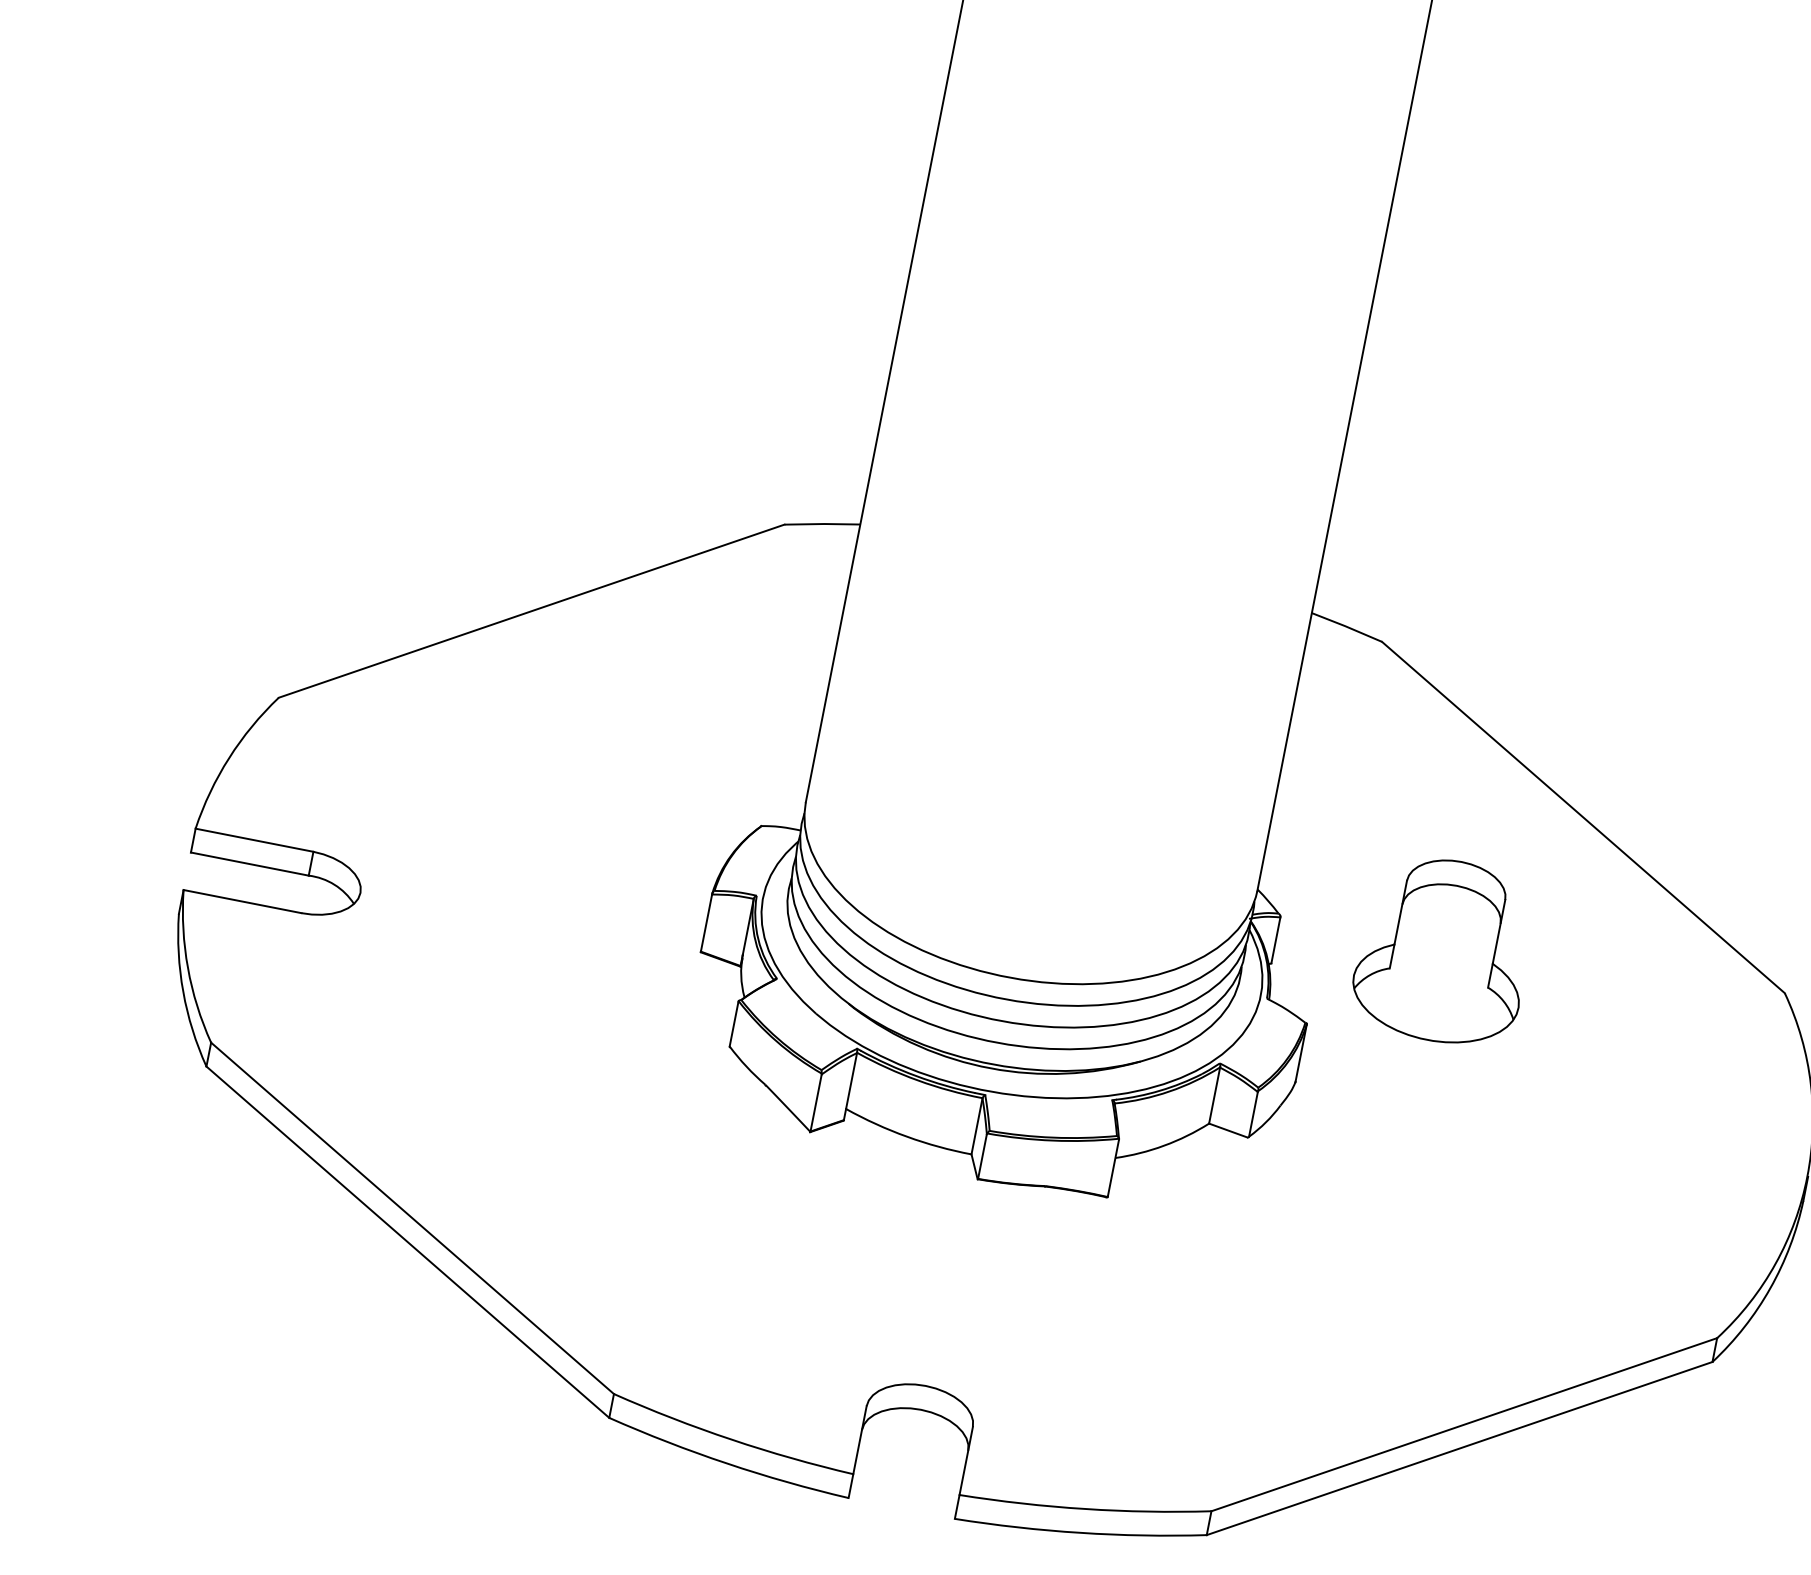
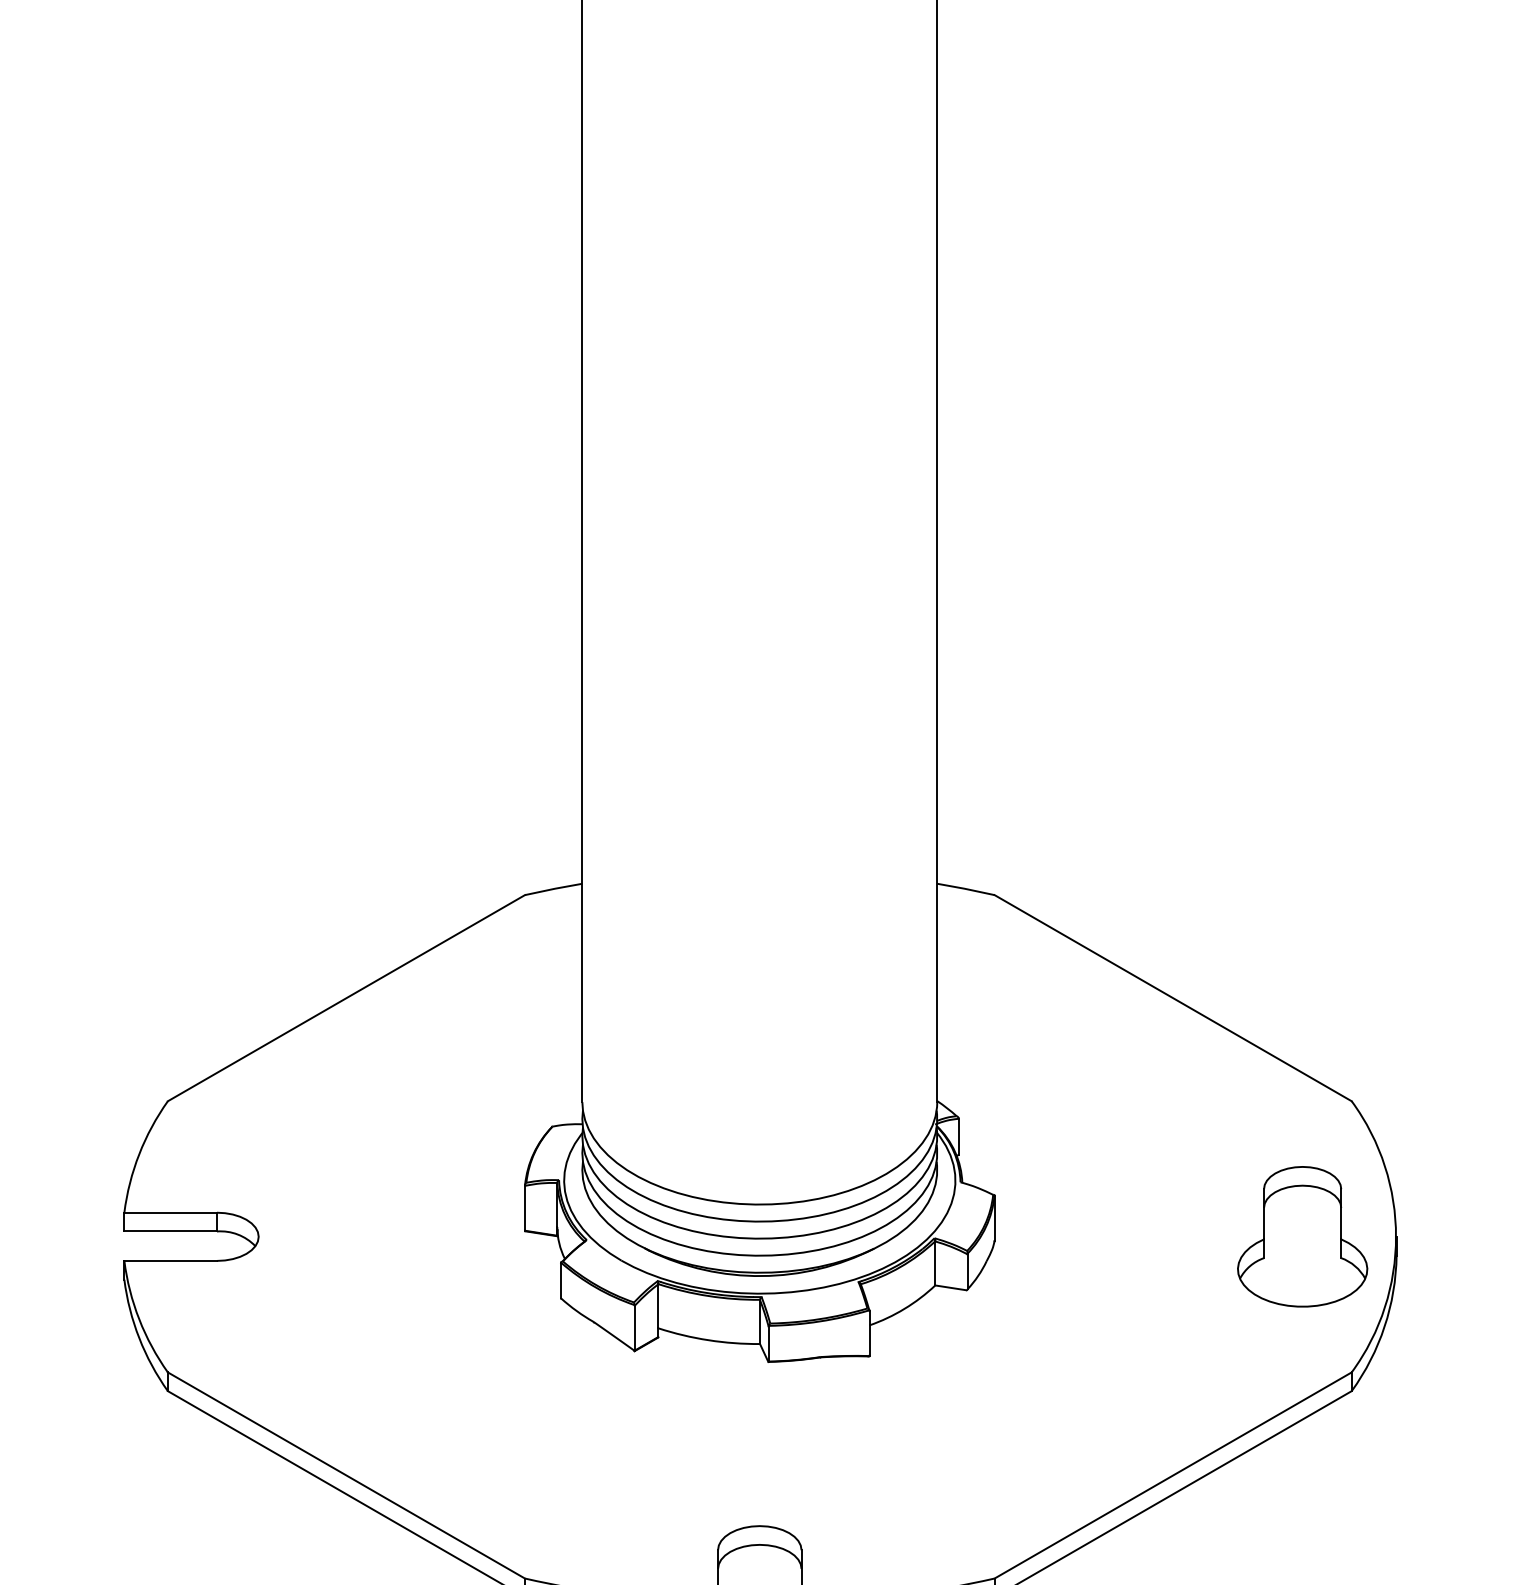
part: (1444, 950) -> (1302, 1236), moved

